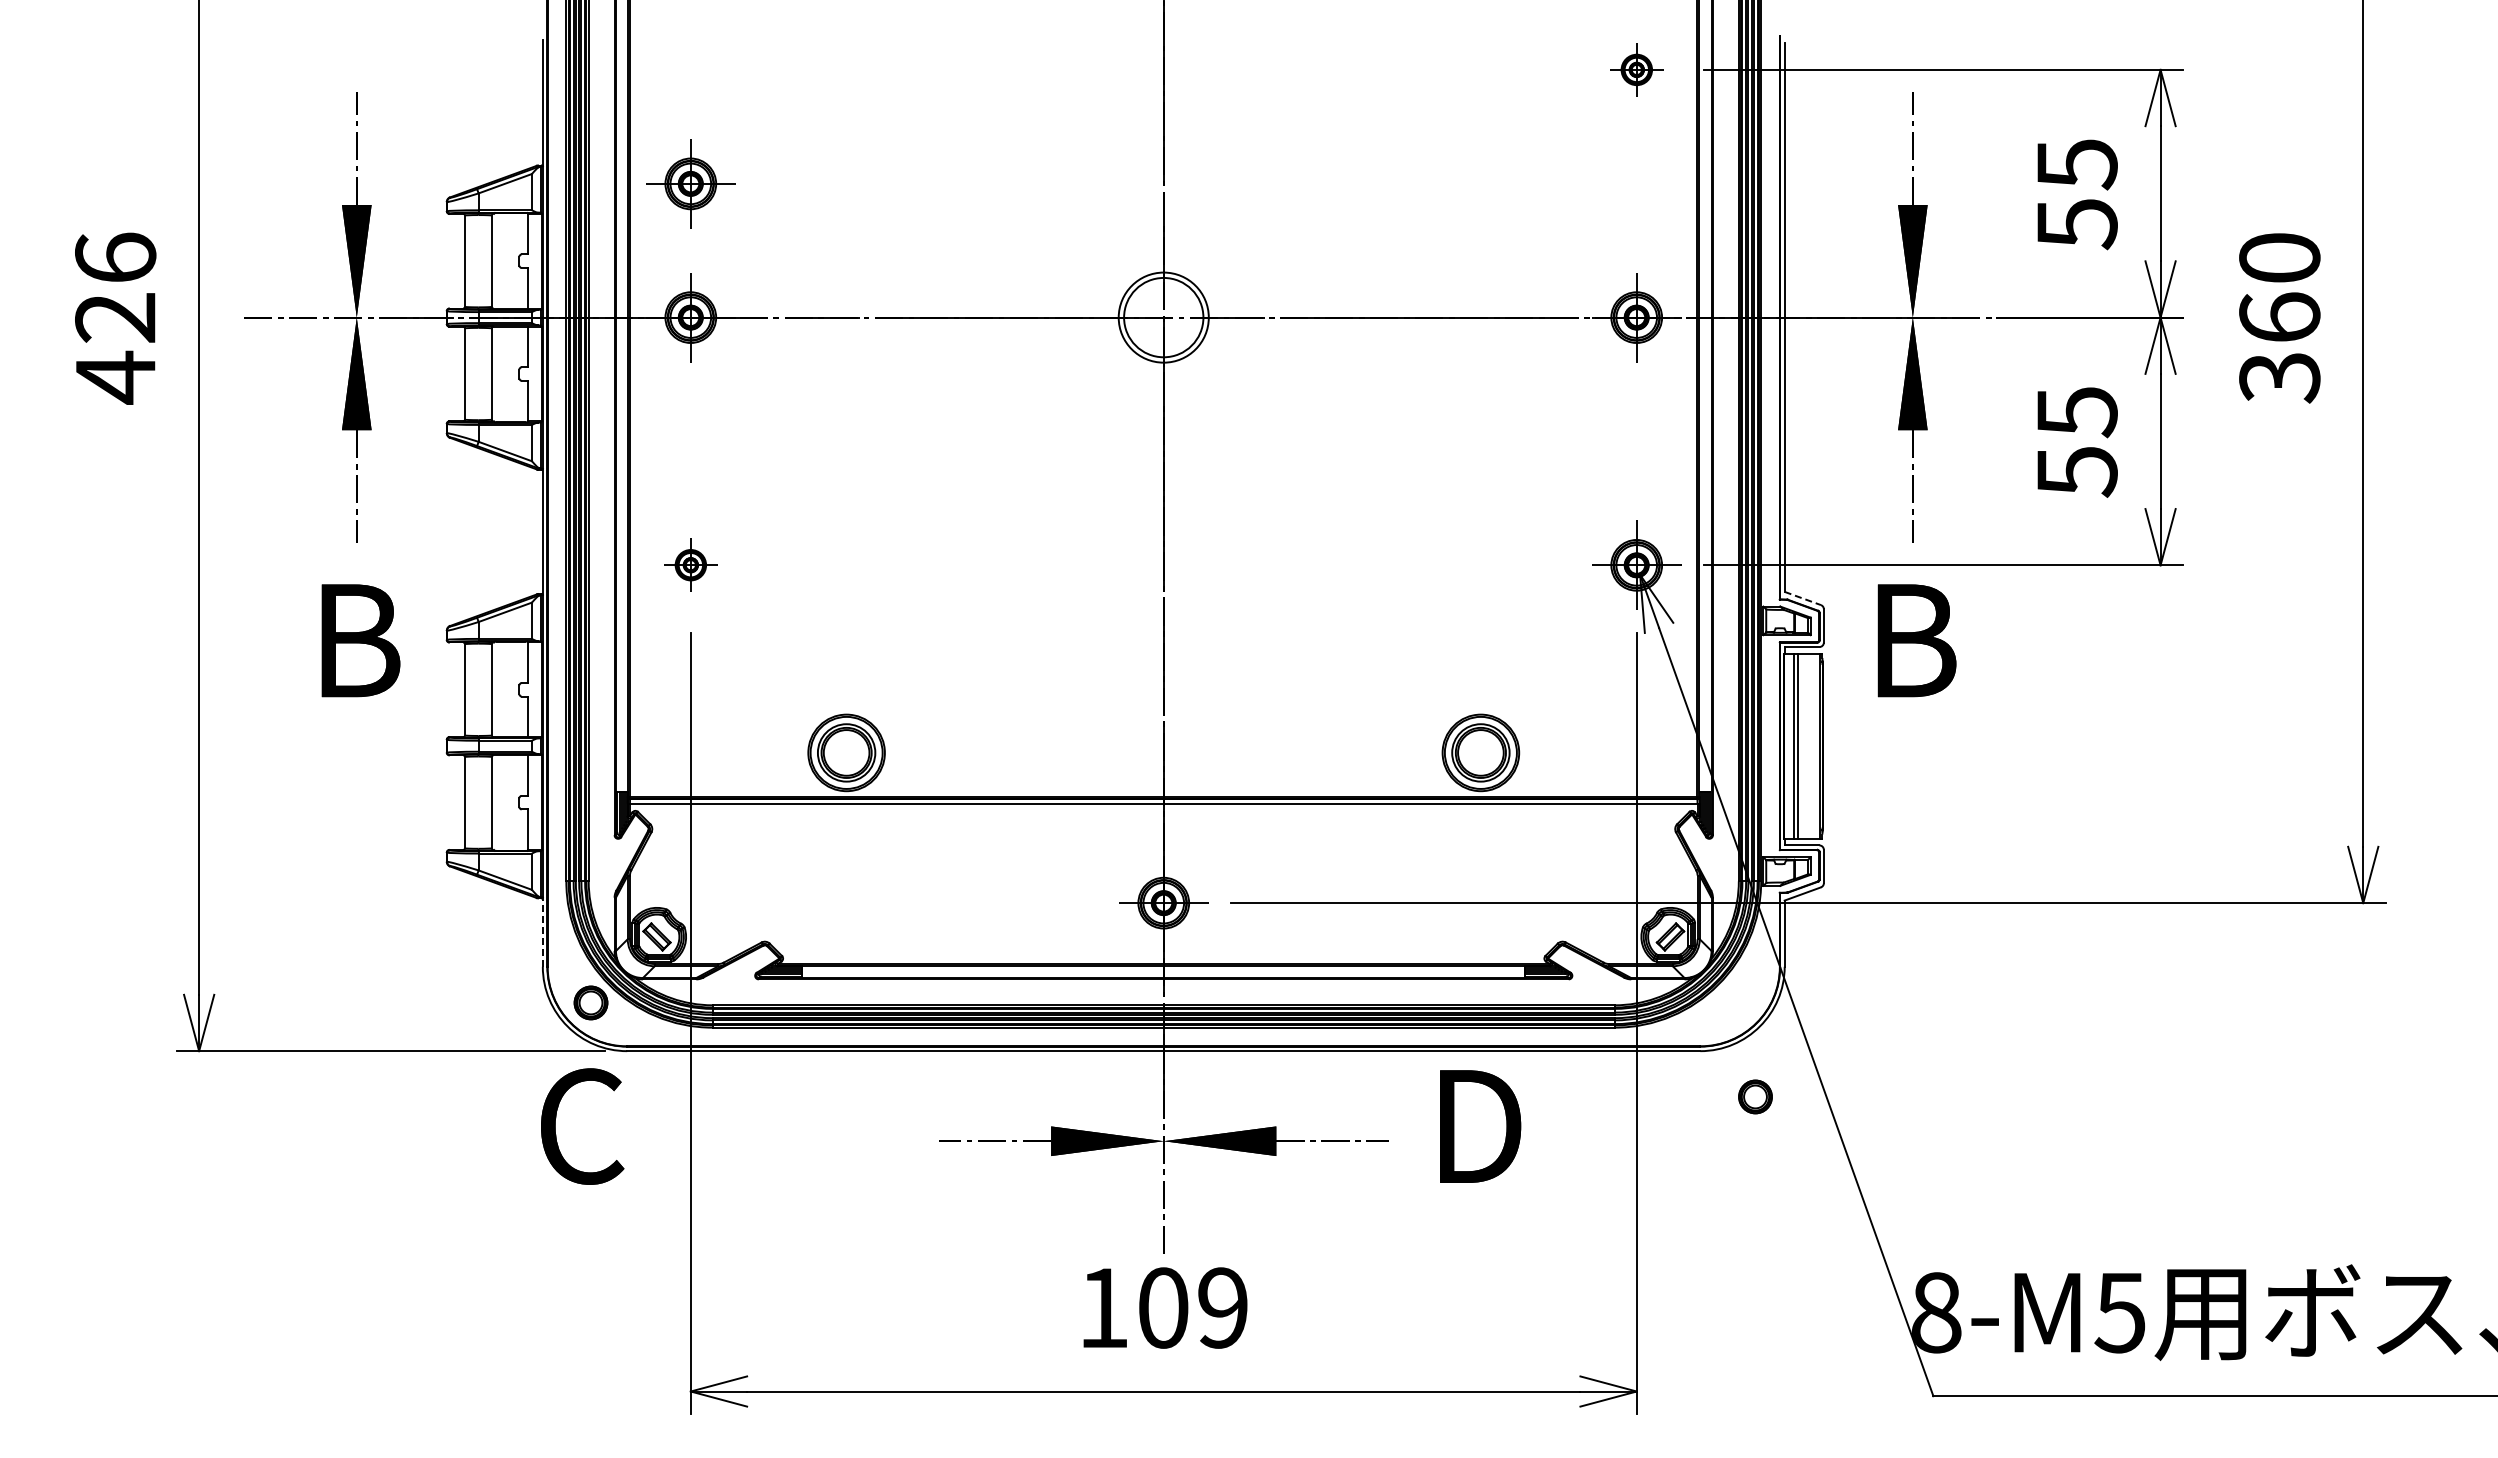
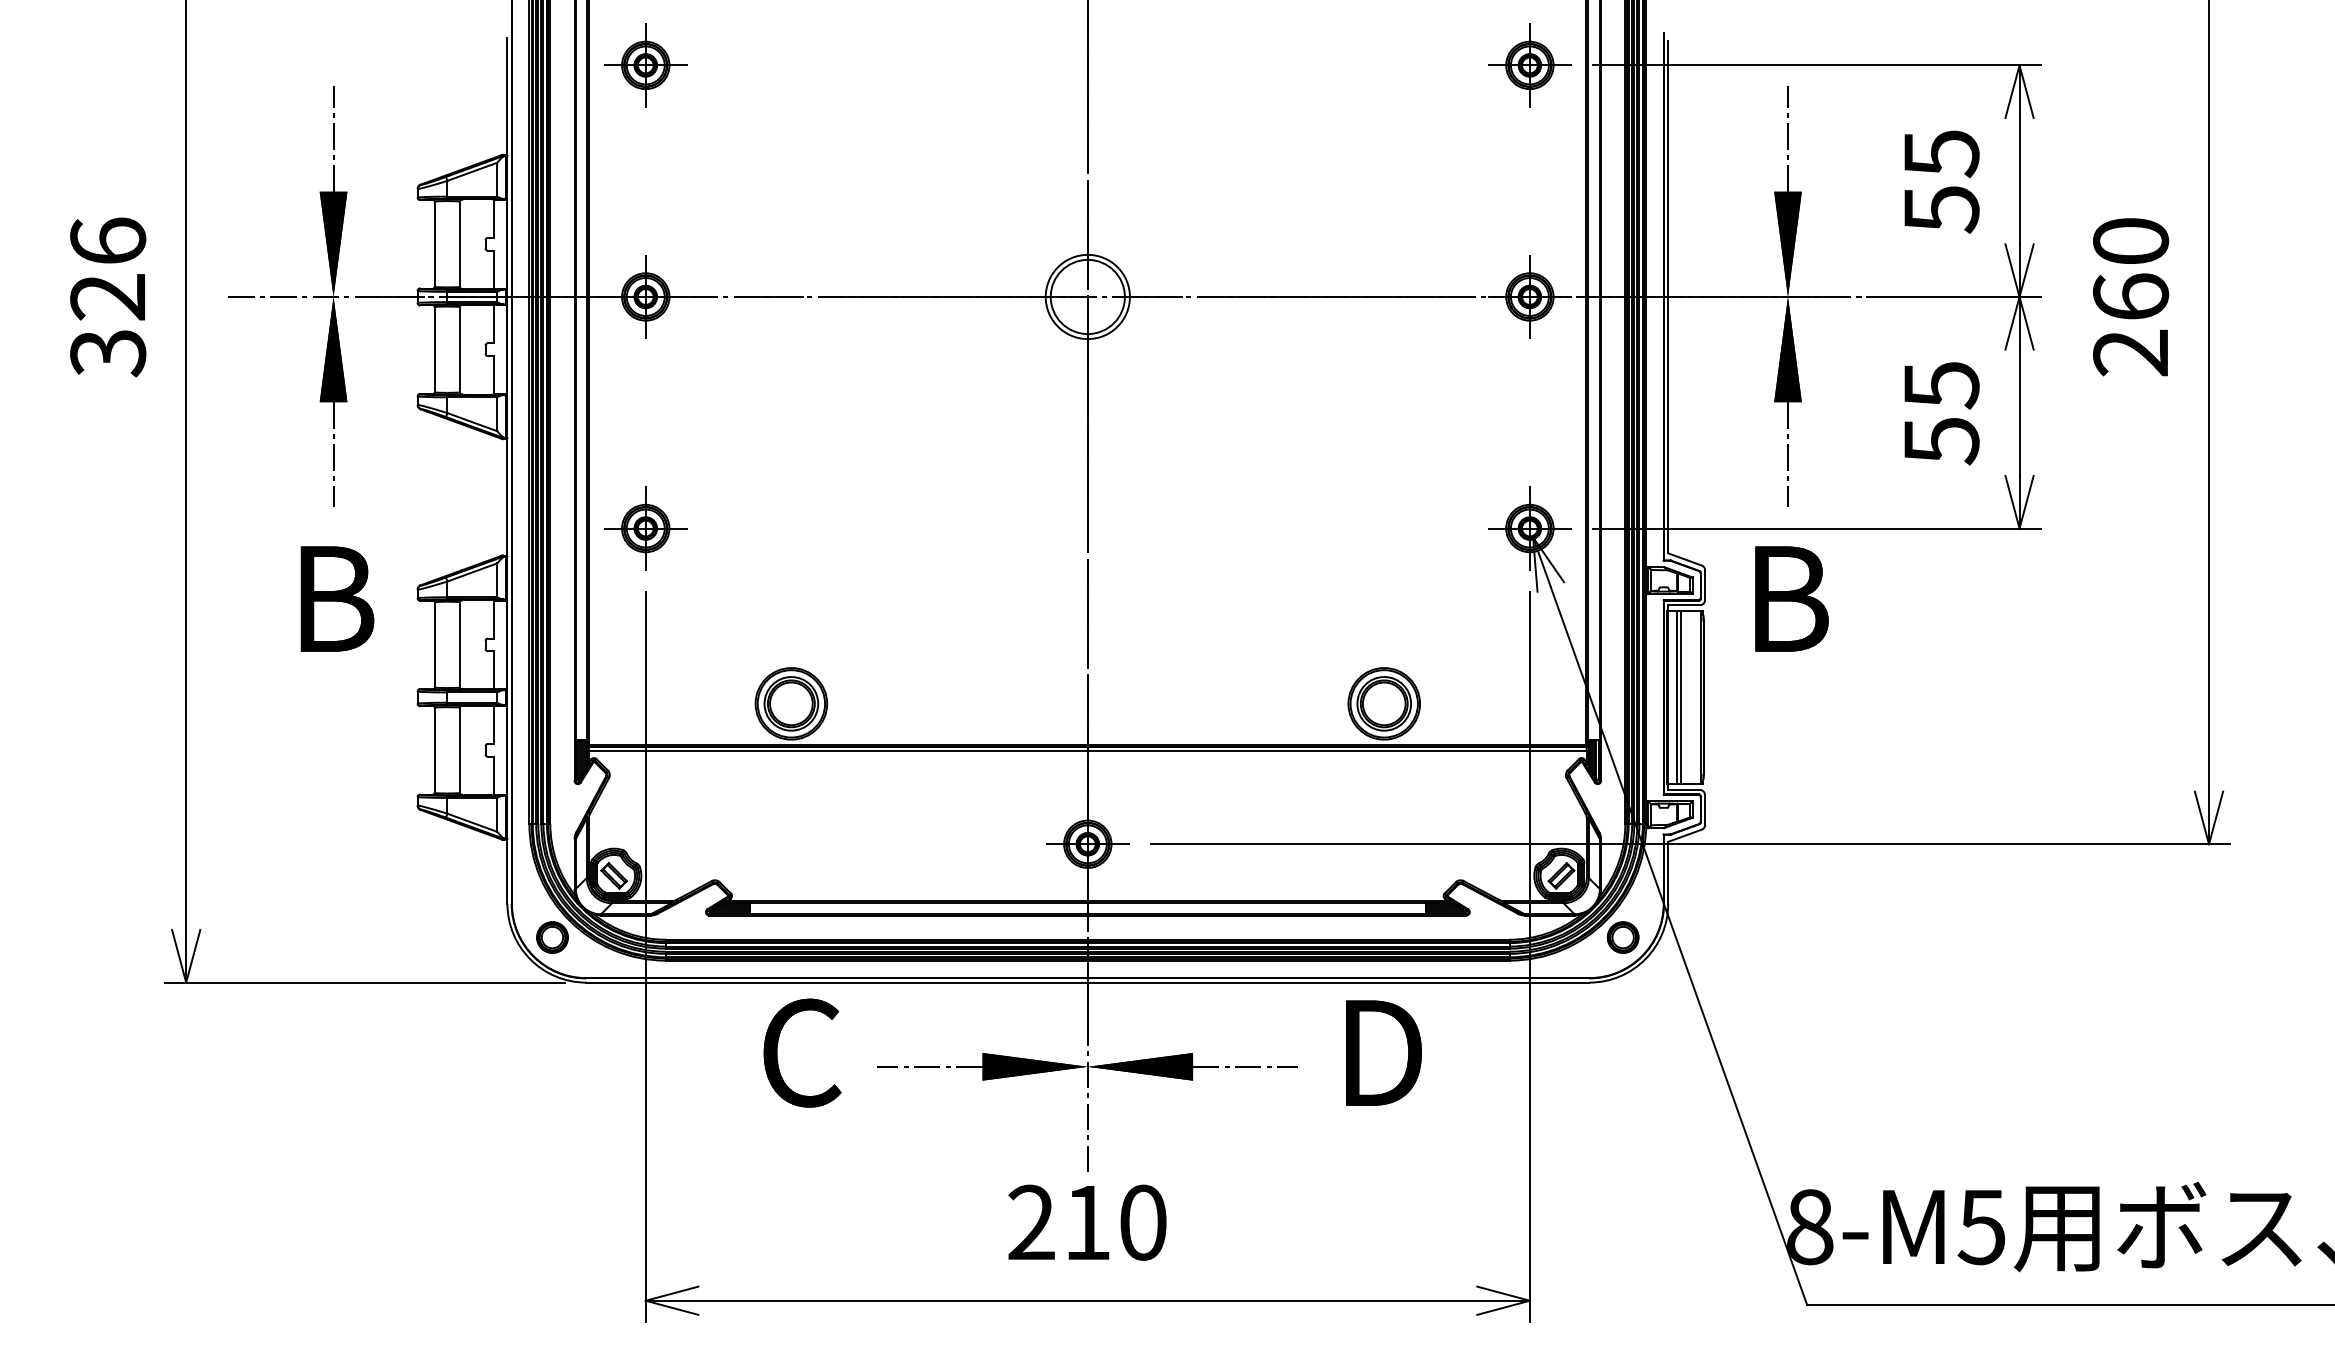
part: (1636, 69) -> (1529, 65), size x1.67
part: (690, 183) -> (645, 65), moved
text: (115, 377) -> (108, 352), 426 -> 326
text: (2279, 377) -> (2130, 352), 360 -> 260
part: (690, 564) -> (645, 527), size x1.67
line: (1803, 598) -> (1685, 559), dashed -> solid
line: (542, 932) -> (507, 871), dashed -> solid
part: (1755, 1096) -> (1623, 937), moved
text: (582, 1126) -> (802, 1053), moved
text: (1162, 1307) -> (1086, 1222), 109 -> 210

